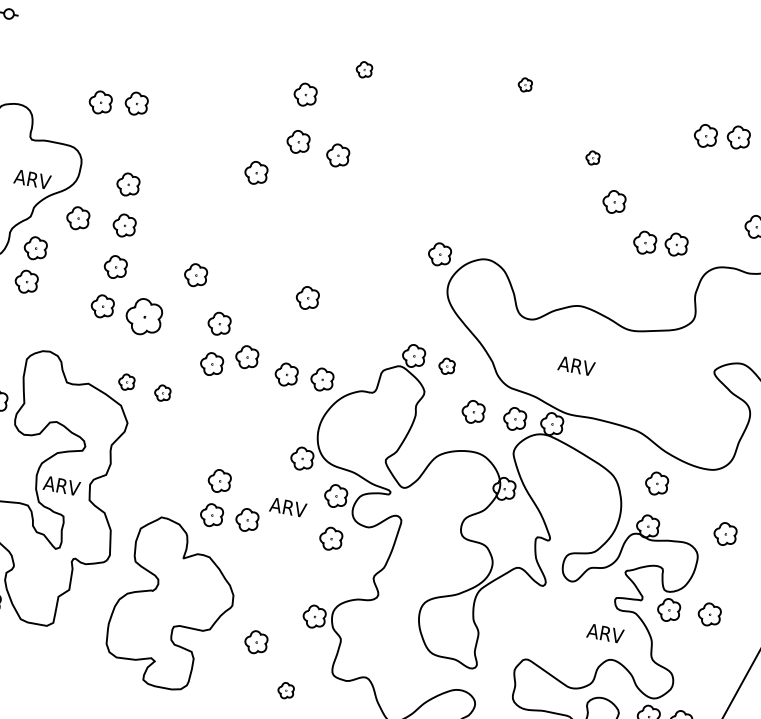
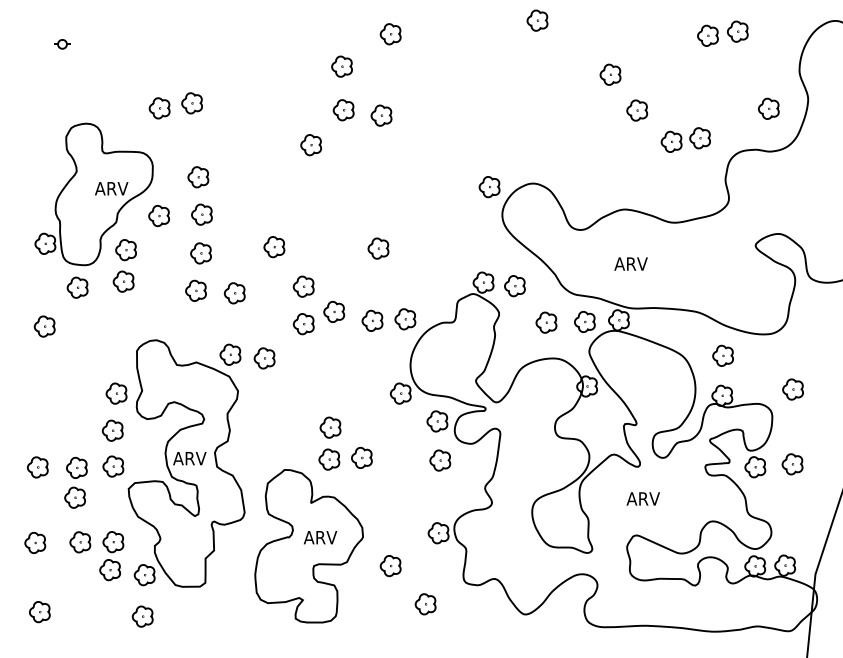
part: (364, 70) -> (390, 34), size x1.43
part: (525, 84) -> (537, 20), size x1.67
part: (592, 157) -> (610, 74), size x1.67
part: (143, 317) -> (234, 293), size x0.62
part: (446, 366) -> (514, 286), size x1.43
part: (126, 382) -> (230, 354), size x1.43
part: (162, 393) -> (264, 358), size x1.43
text: (288, 507) -> (320, 537), moved
text: (604, 632) -> (642, 498), moved
part: (285, 690) -> (425, 604), size x1.43

